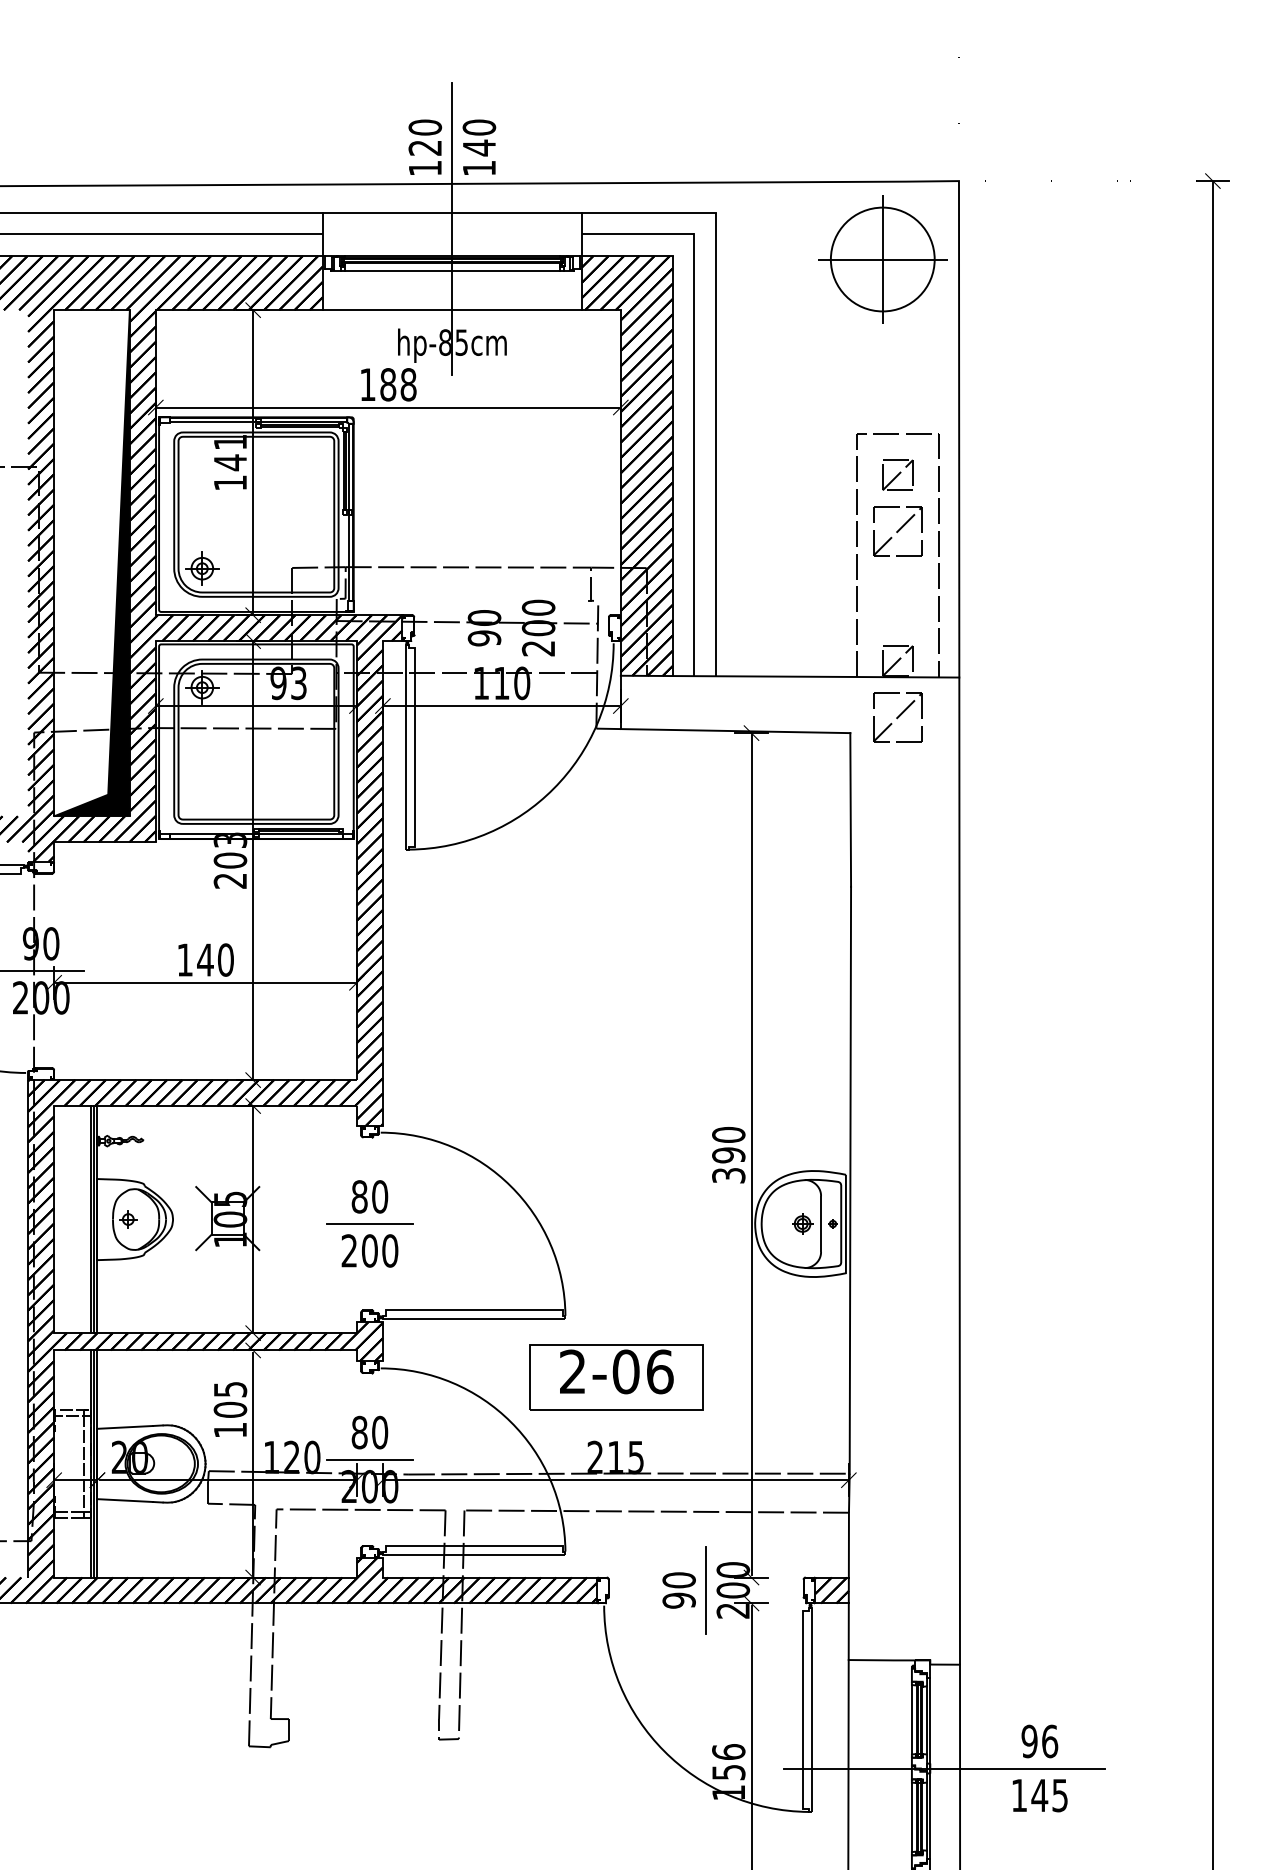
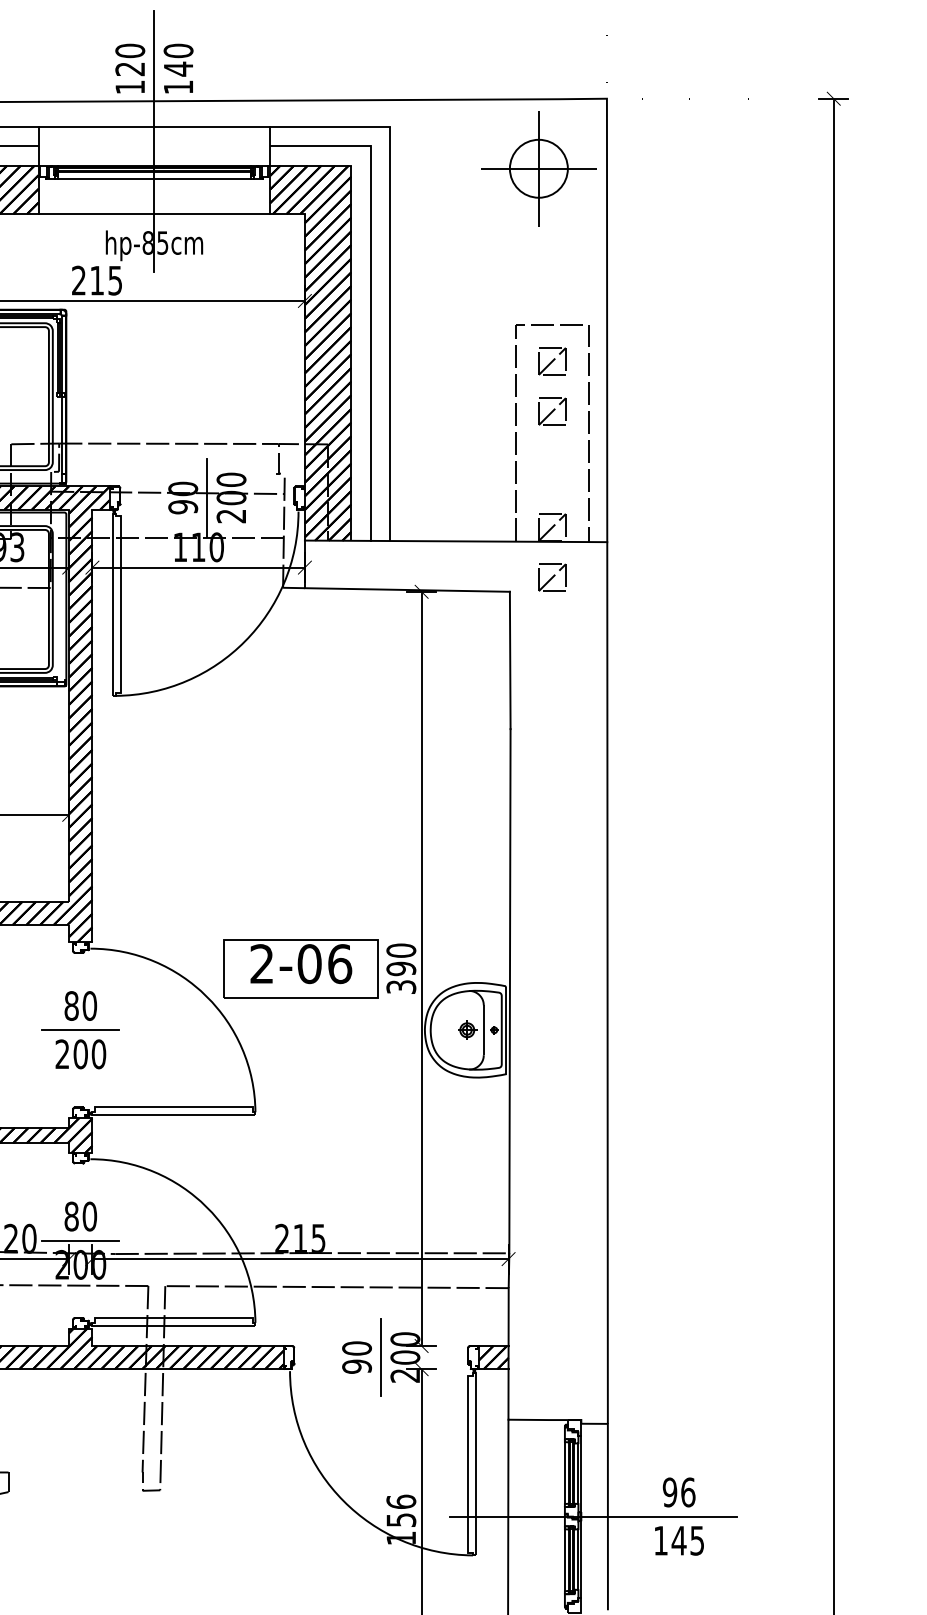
circle: (882, 259) -> (538, 168), size x0.62
text: (388, 384) -> (97, 280), 188 -> 215
part: (897, 531) -> (552, 411), size x0.62
line: (511, 627) -> (207, 497), added
part: (897, 716) -> (552, 576), size x0.62
part: (616, 1377) -> (301, 969), moved

